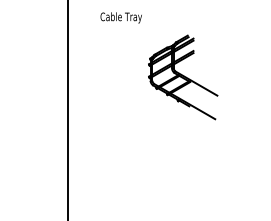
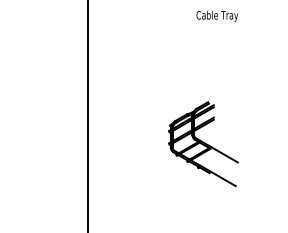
text: (121, 17) -> (217, 15), moved
part: (183, 77) -> (203, 144), moved

